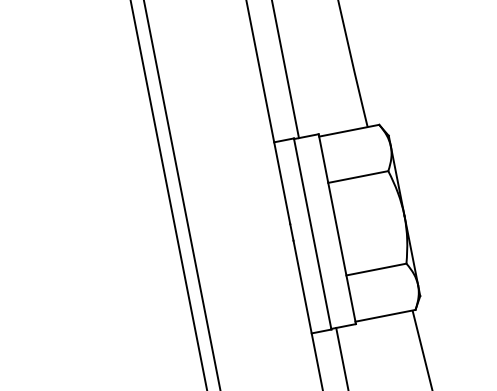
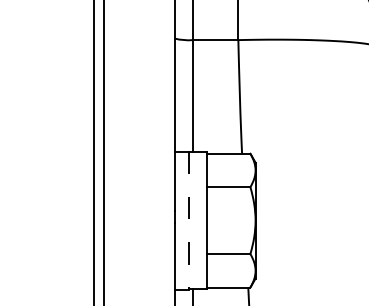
line: (313, 235) -> (189, 221), solid -> dashed

